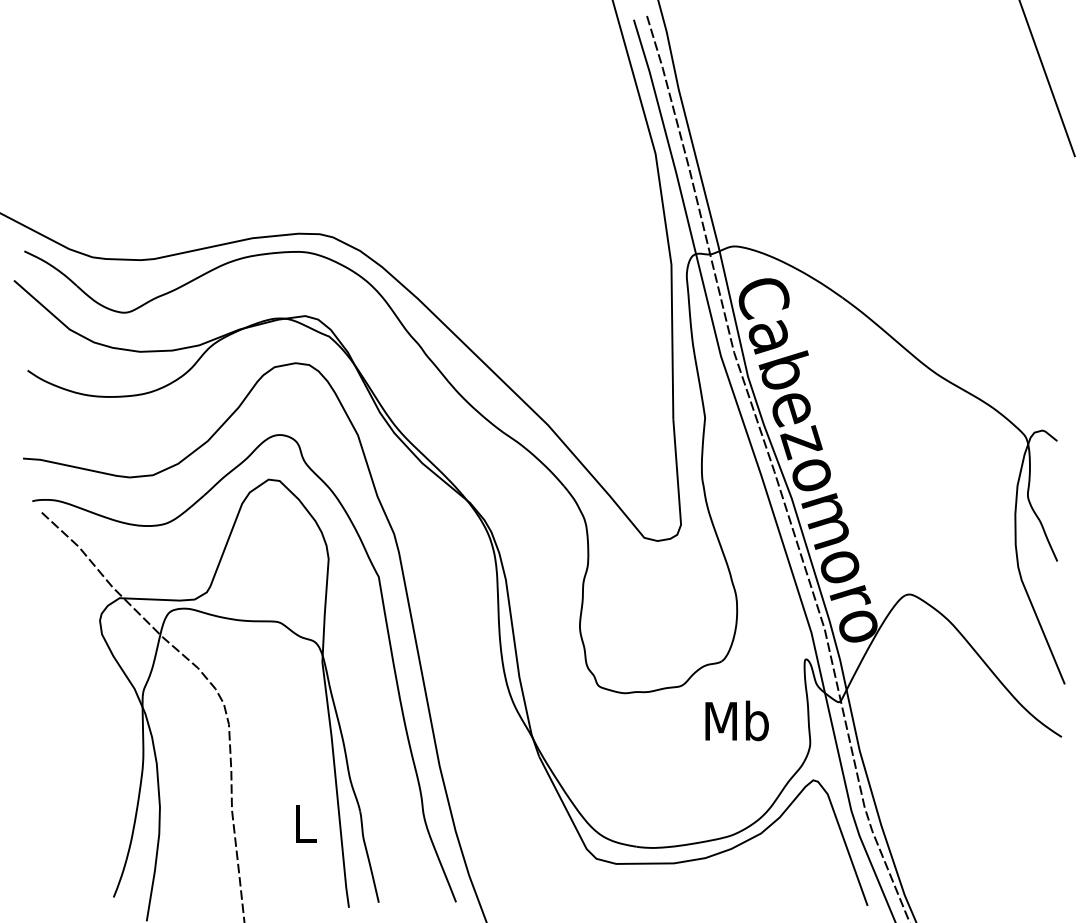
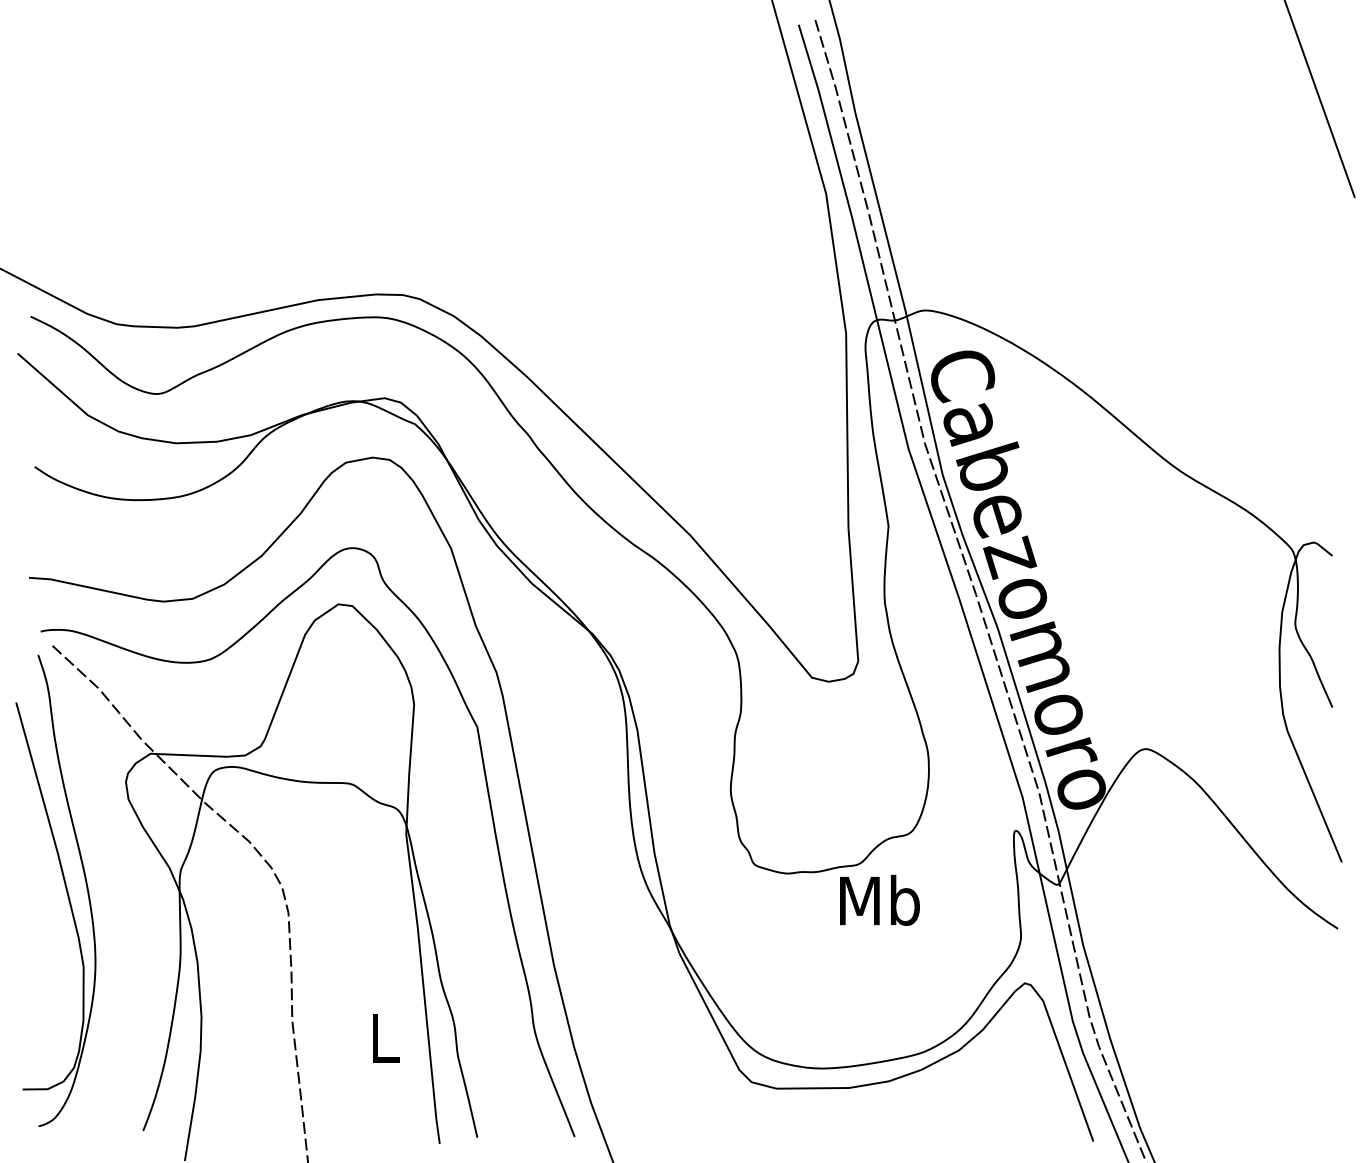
part: (52, 705) -> (65, 889), added
text: (736, 720) -> (879, 899), moved

